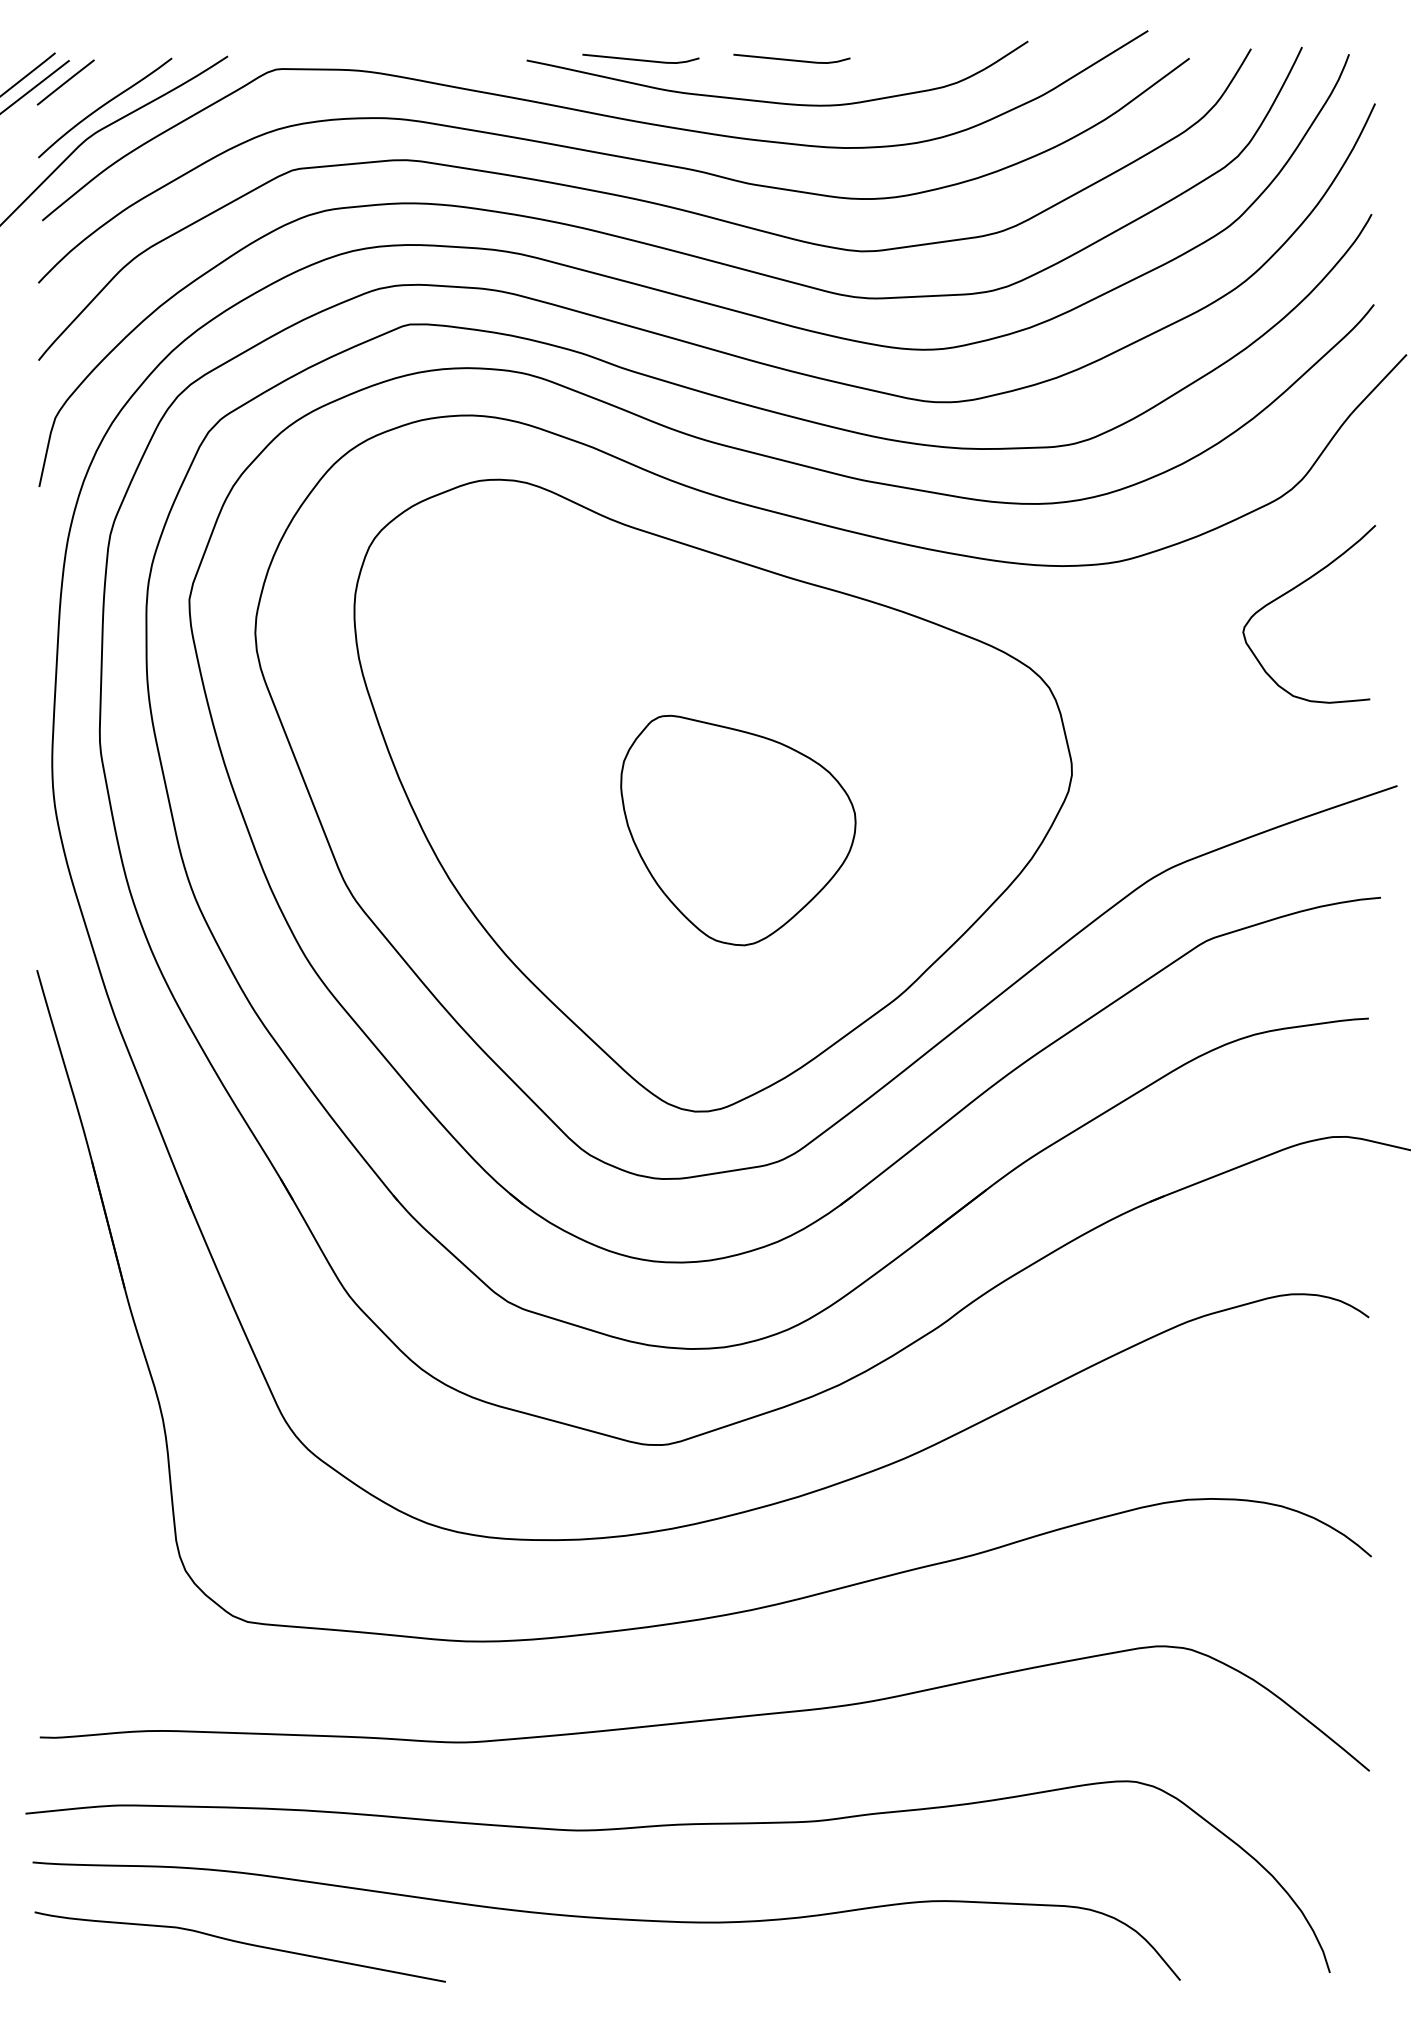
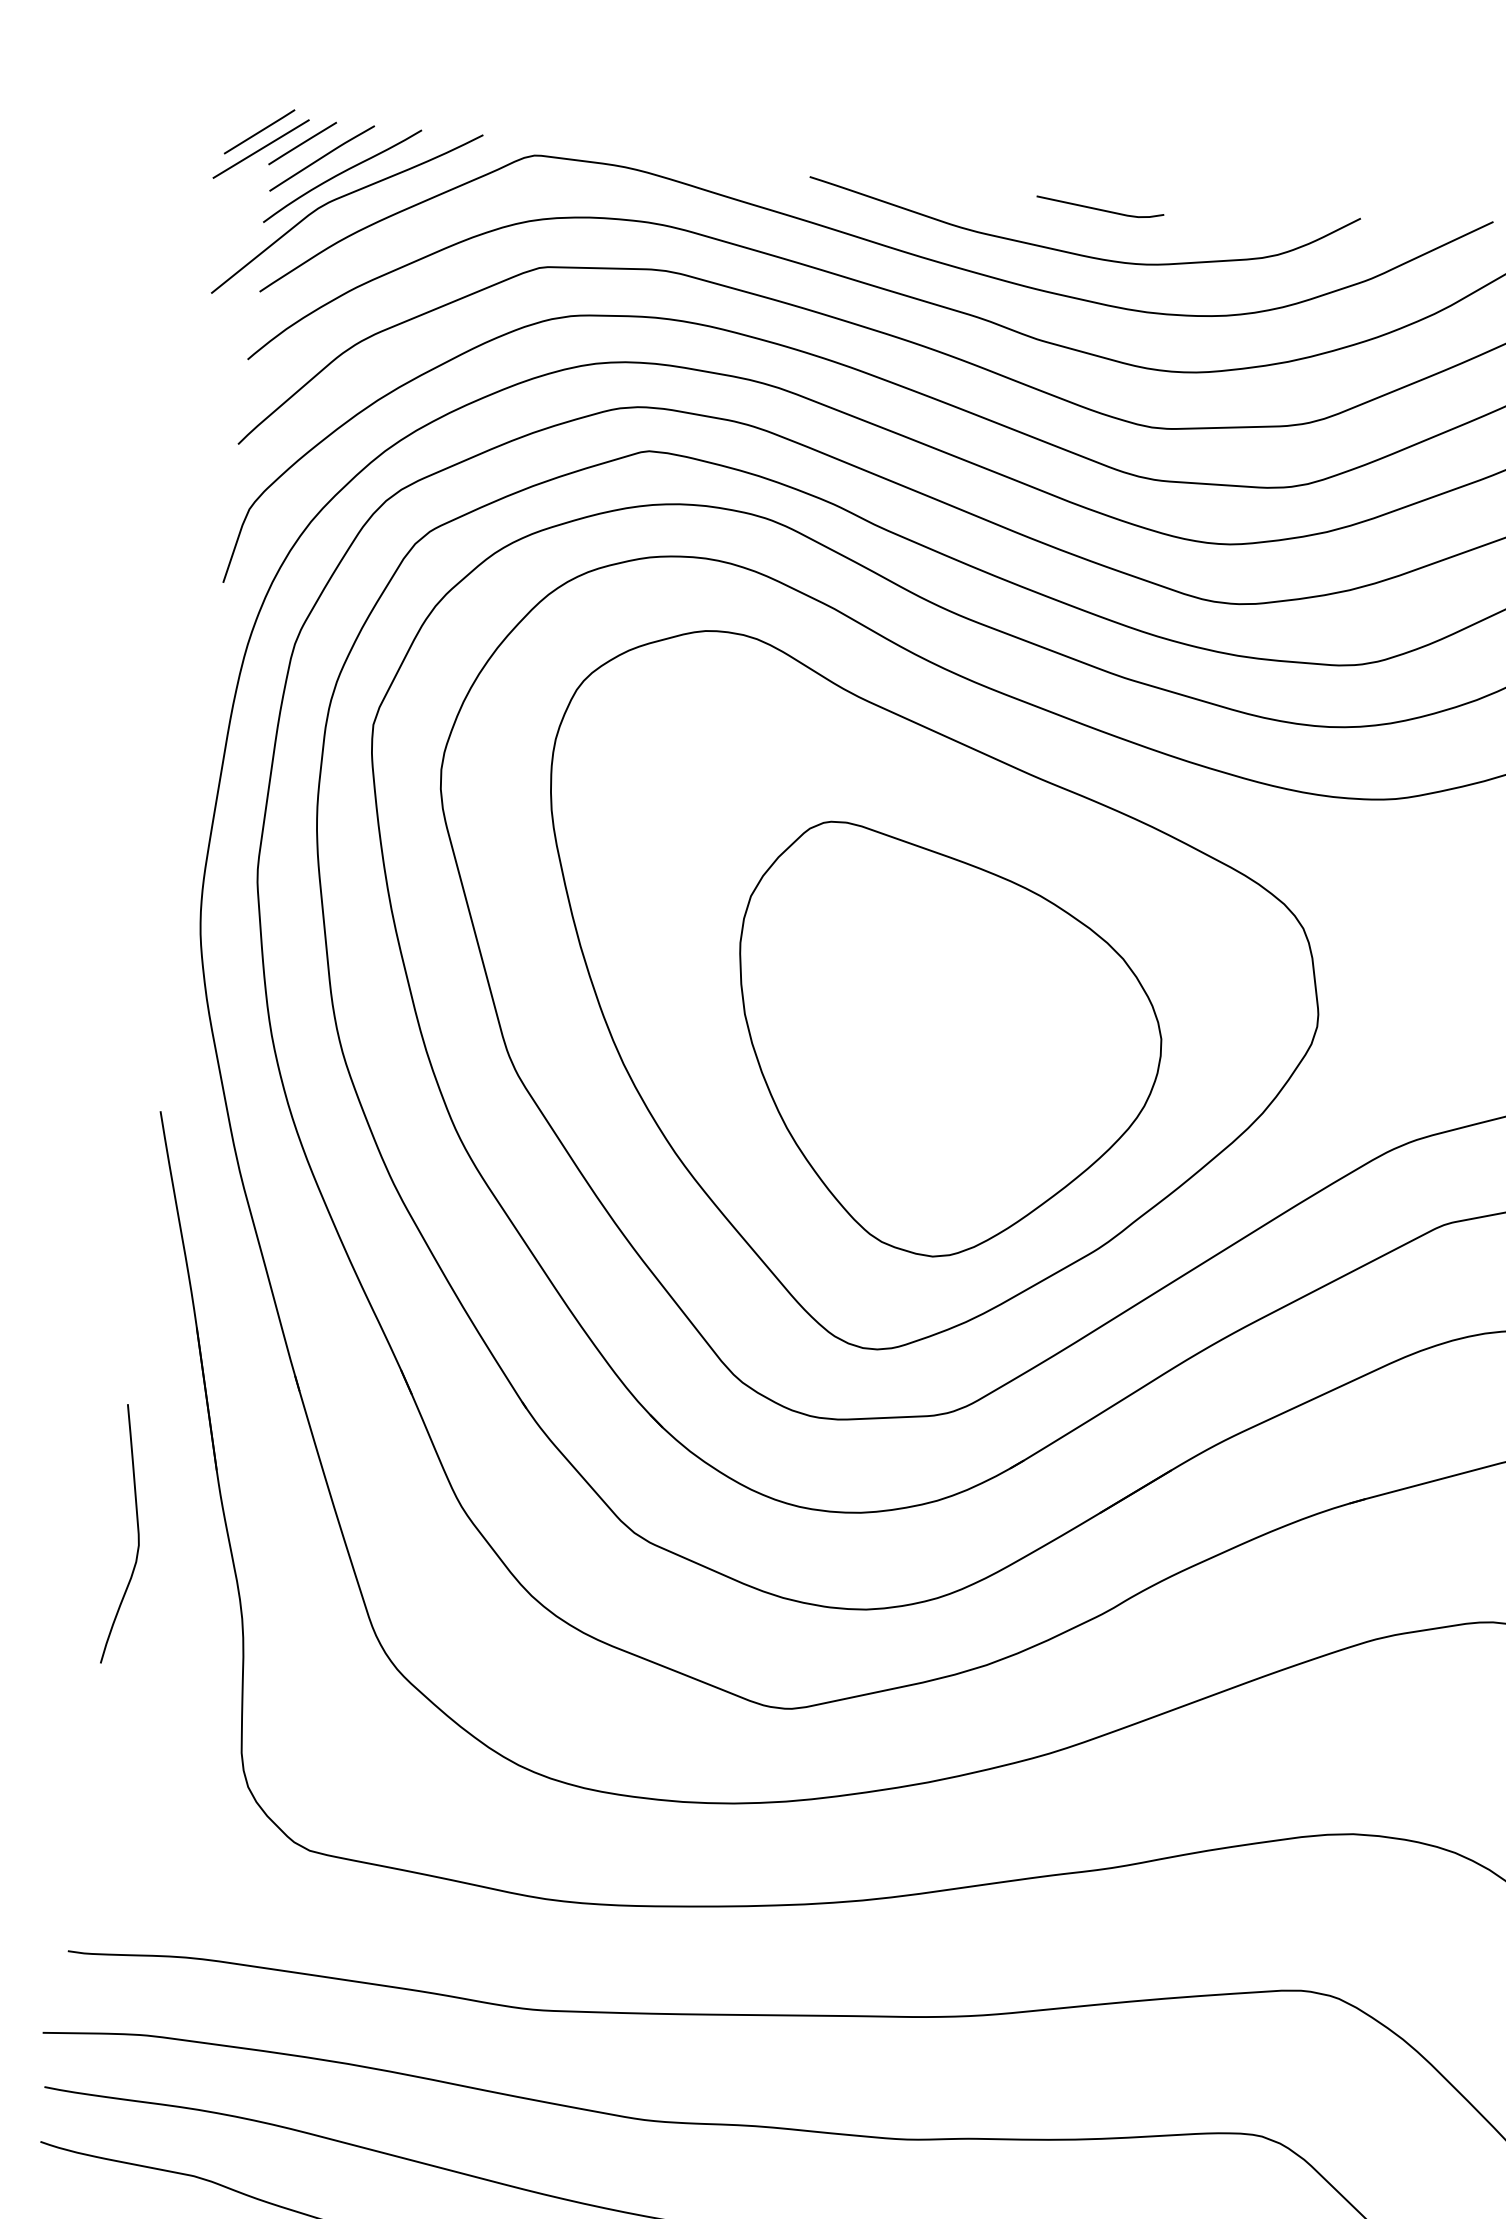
line: (640, 59) -> (934, 189), removed
curve: (84, 93) -> (321, 157), added
part: (738, 830) -> (945, 1045), size x1.67
curve: (59, 1353) -> (137, 1533), added

